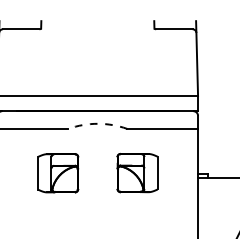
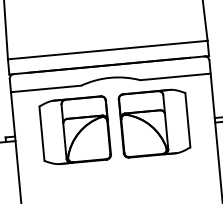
arc: (97, 123) -> (110, 77), dashed -> solid
part: (137, 172) -> (154, 122), size x1.67
part: (58, 173) -> (75, 130), size x1.67

